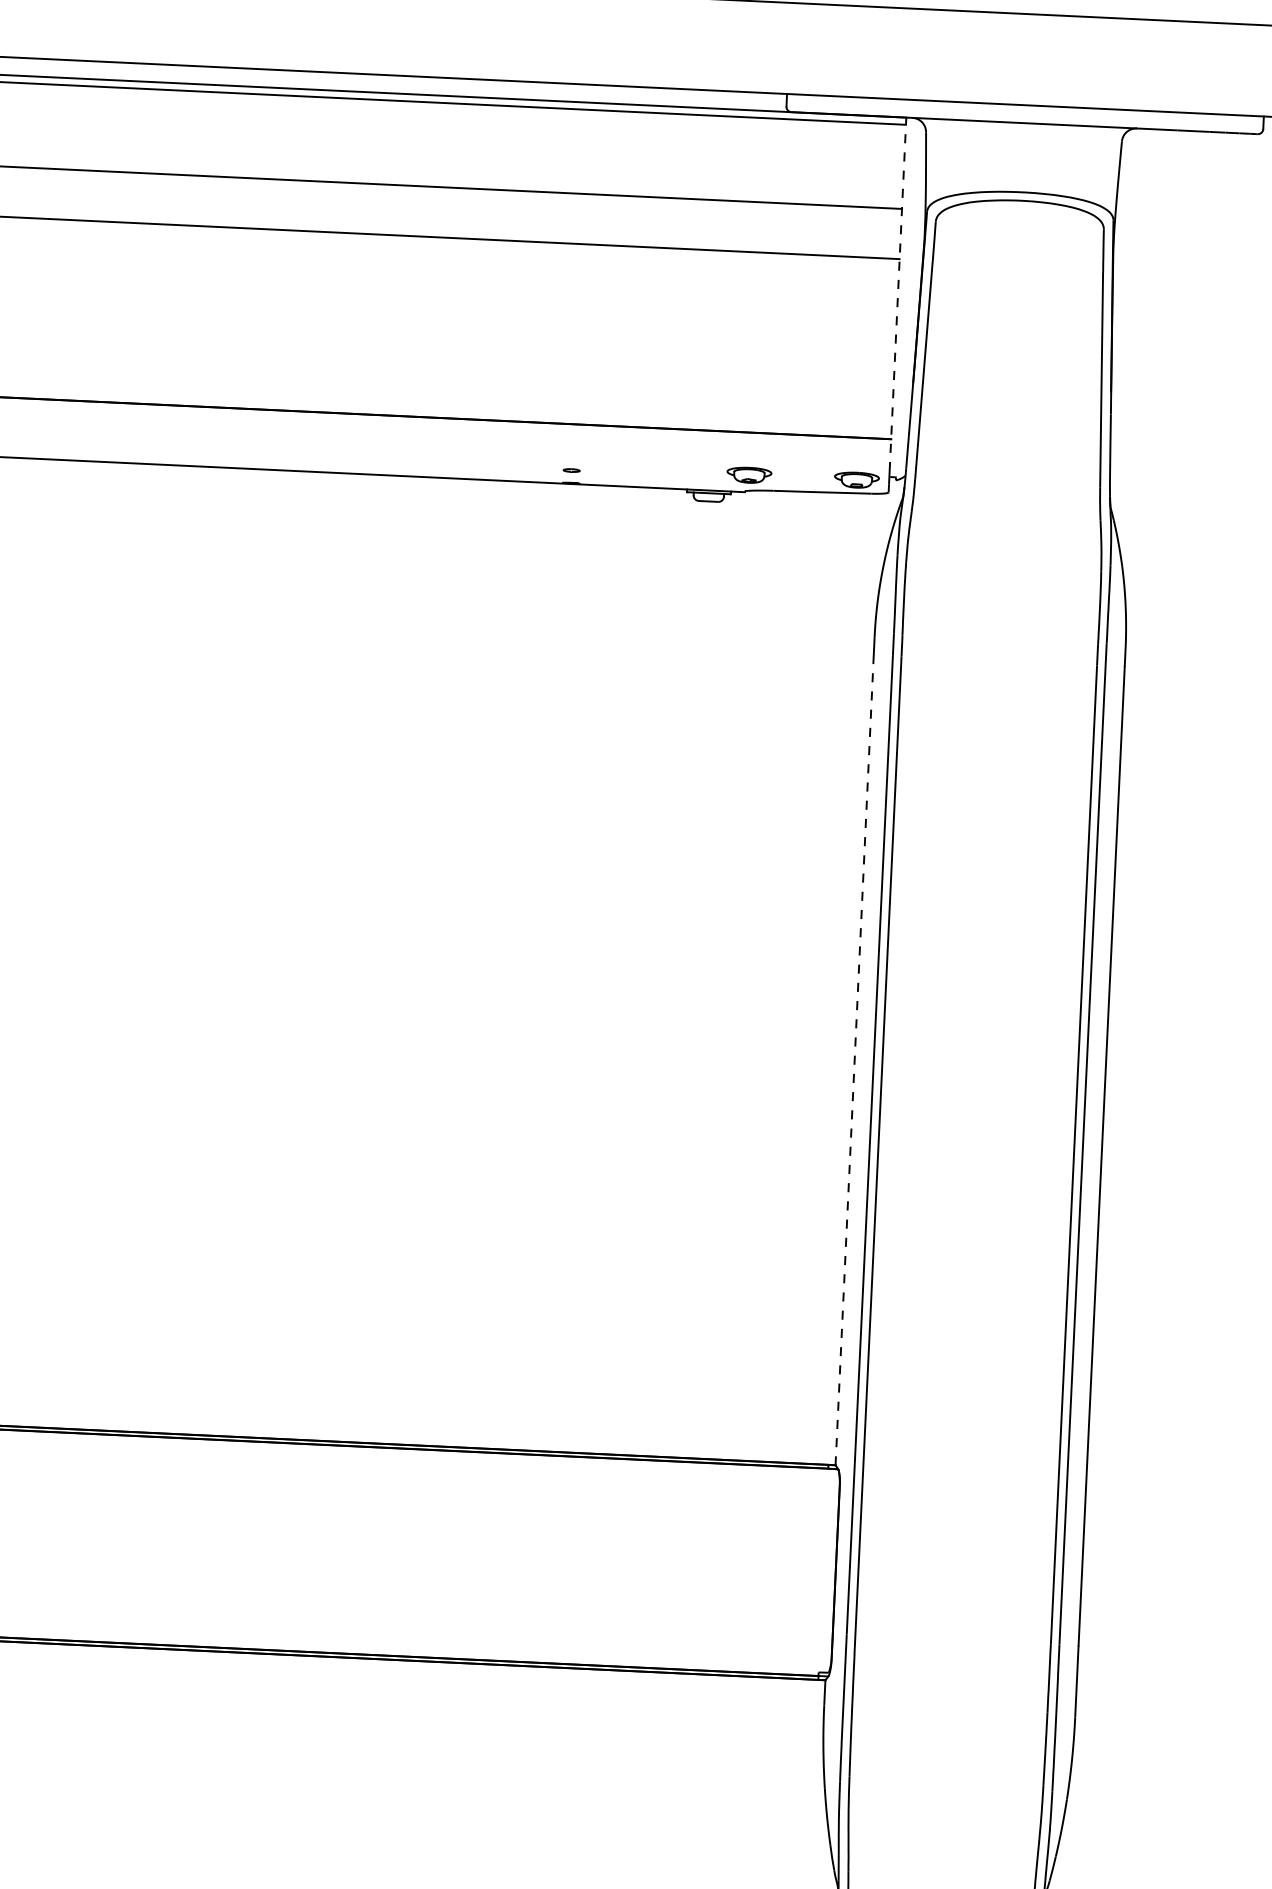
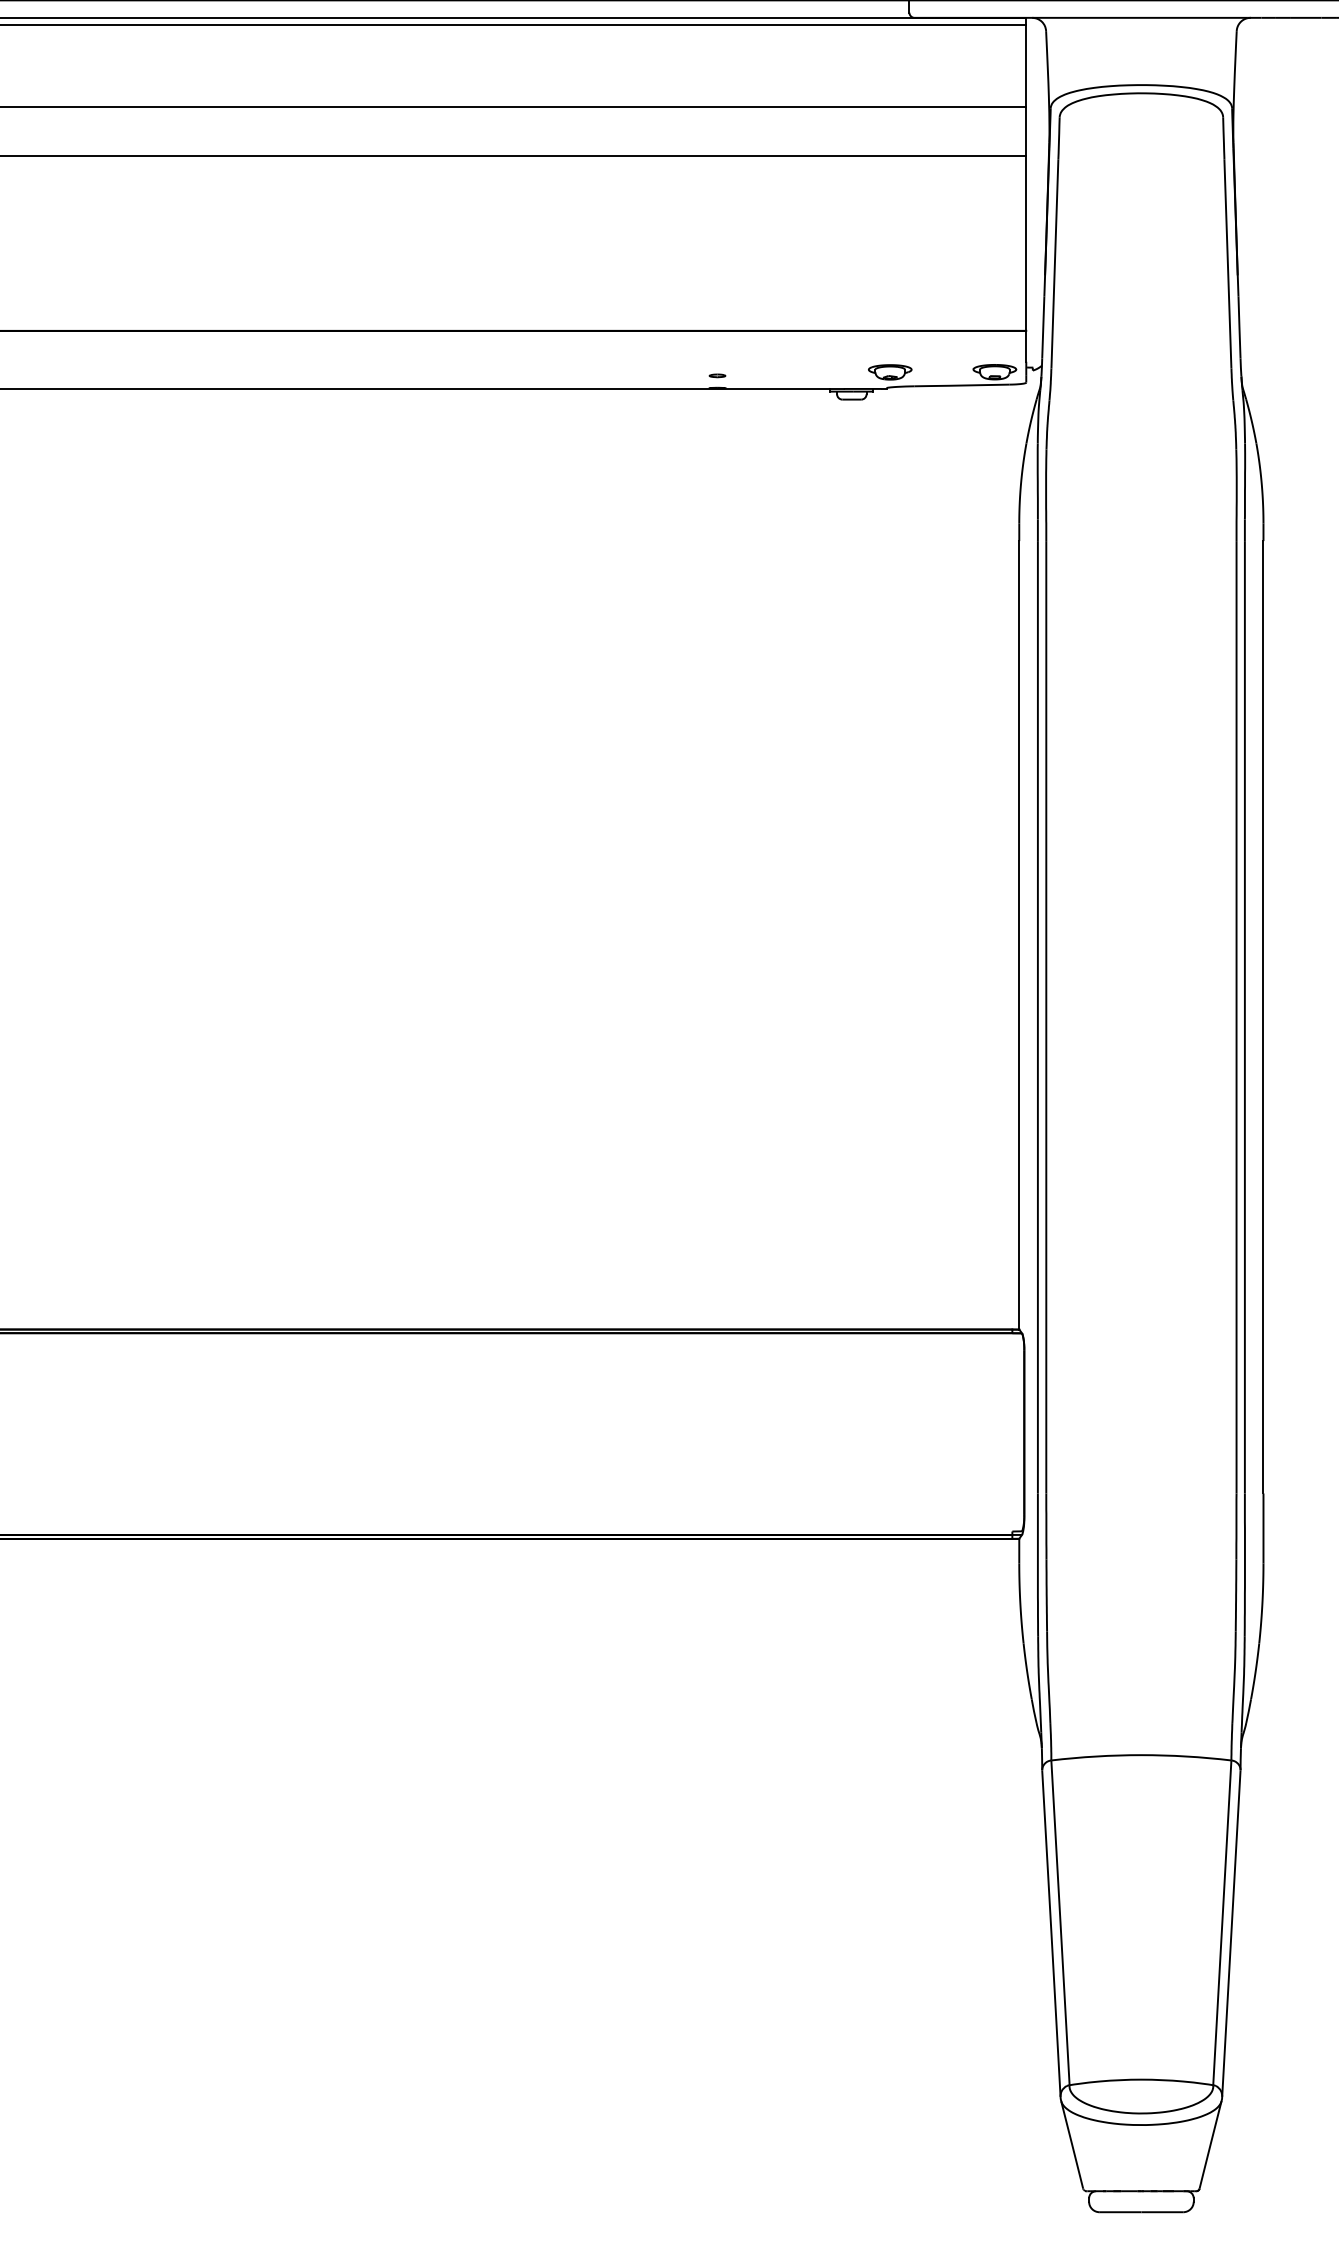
line: (898, 294) -> (1026, 189), dashed -> solid
line: (854, 1060) -> (1019, 935), dashed -> solid

